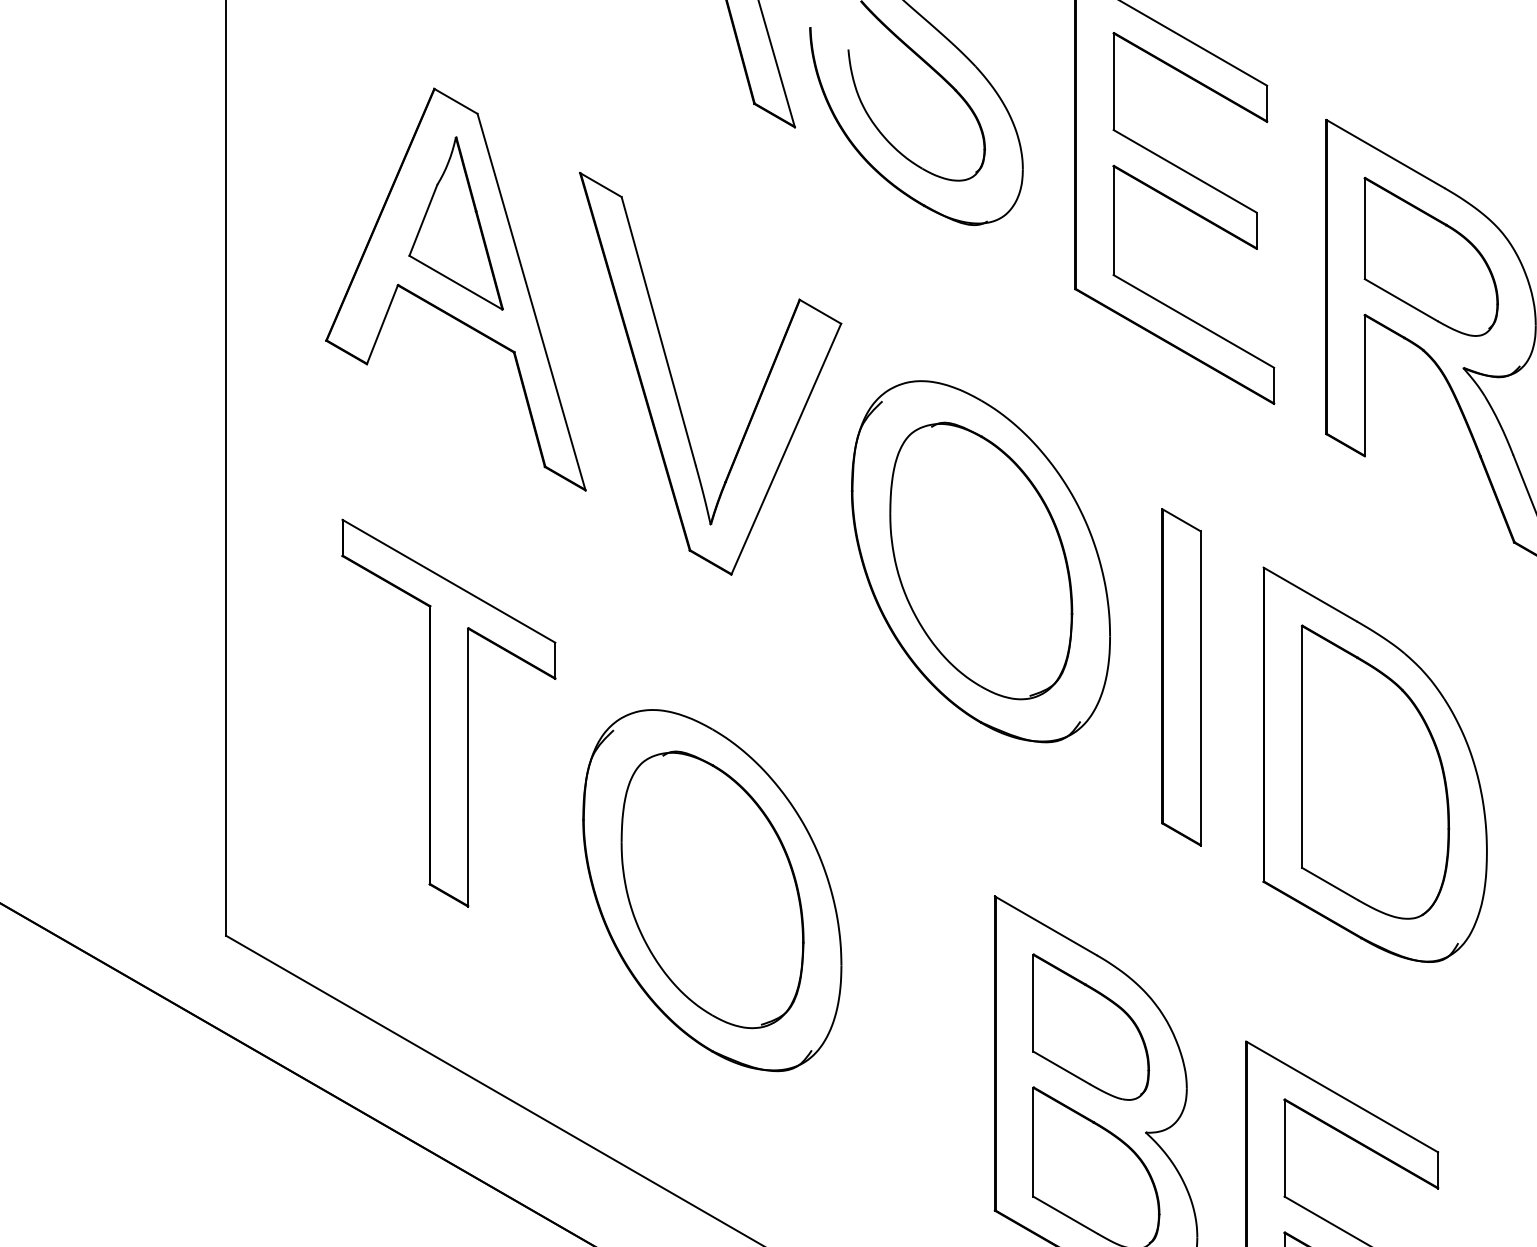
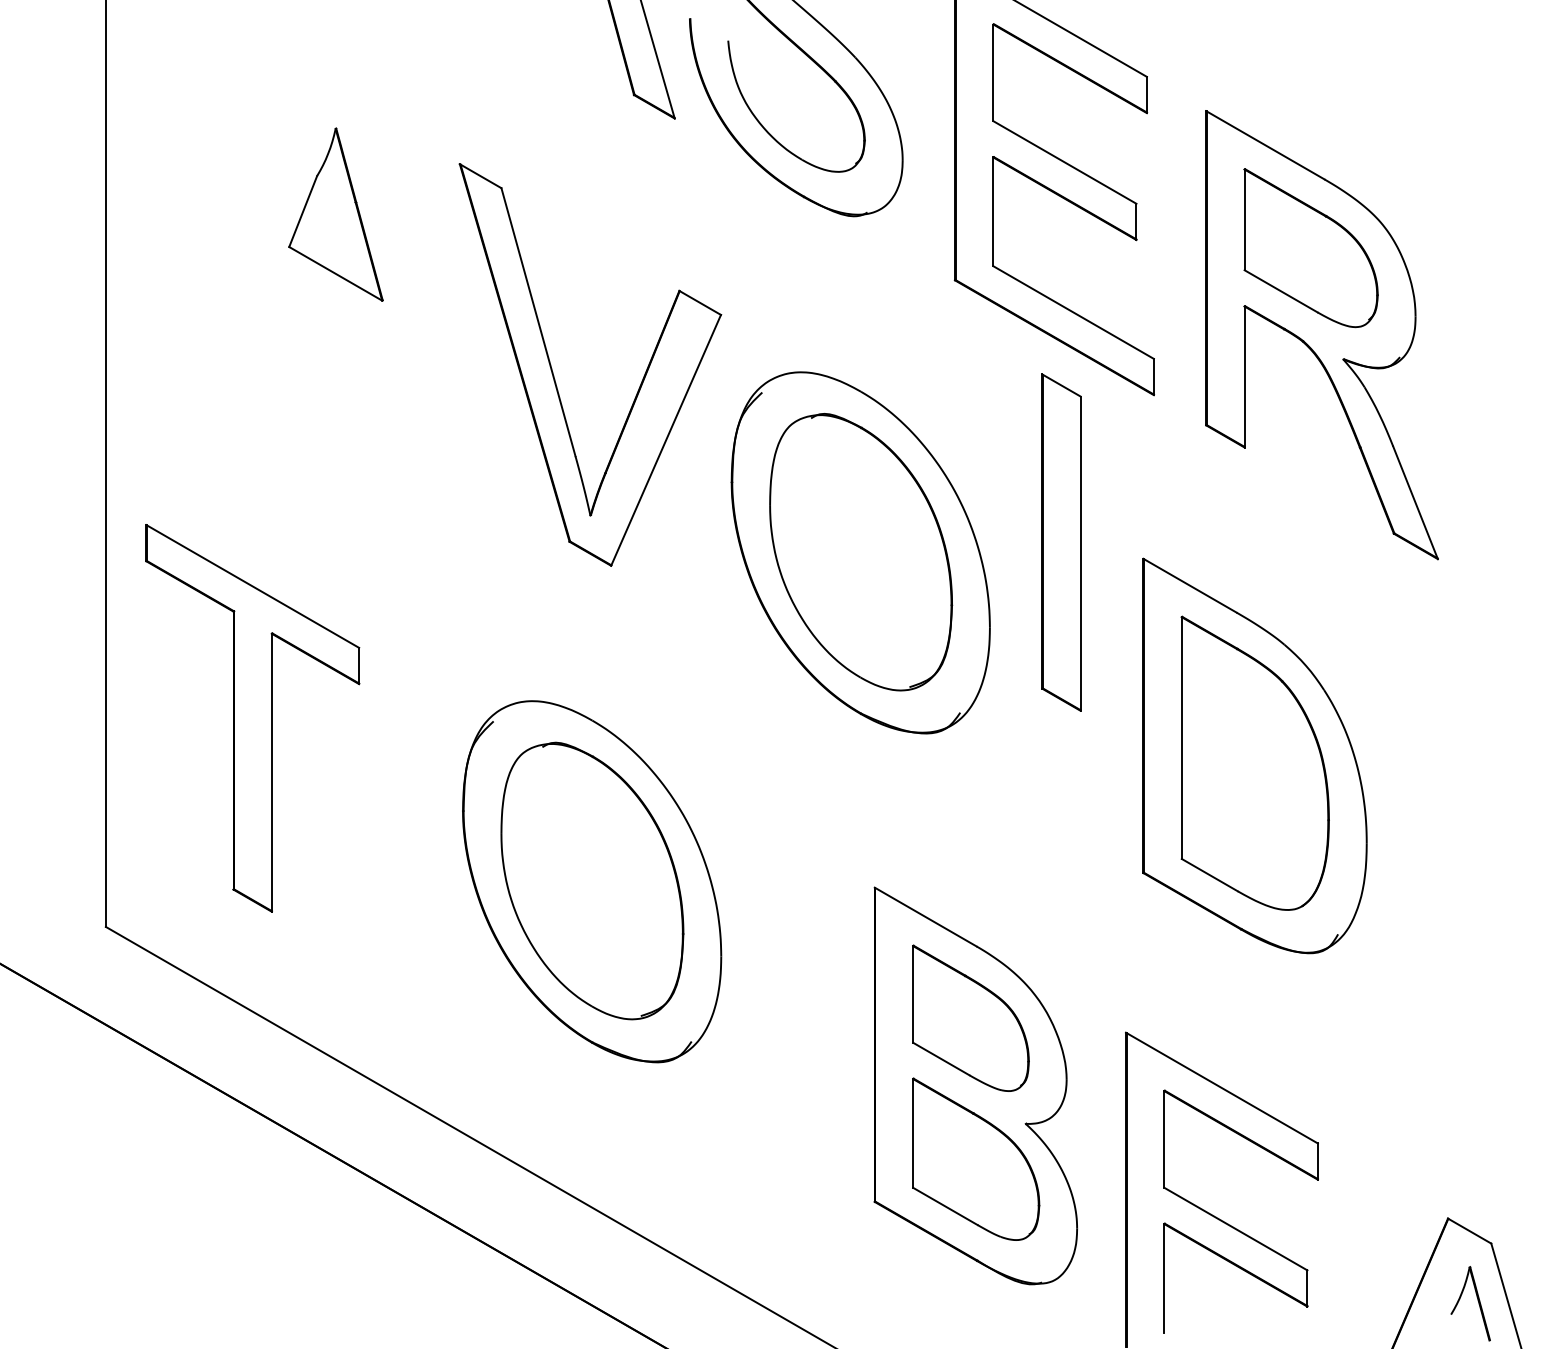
part: (455, 289) -> (335, 280), removed
part: (1181, 677) -> (1061, 542), moved
part: (448, 713) -> (252, 718), moved

